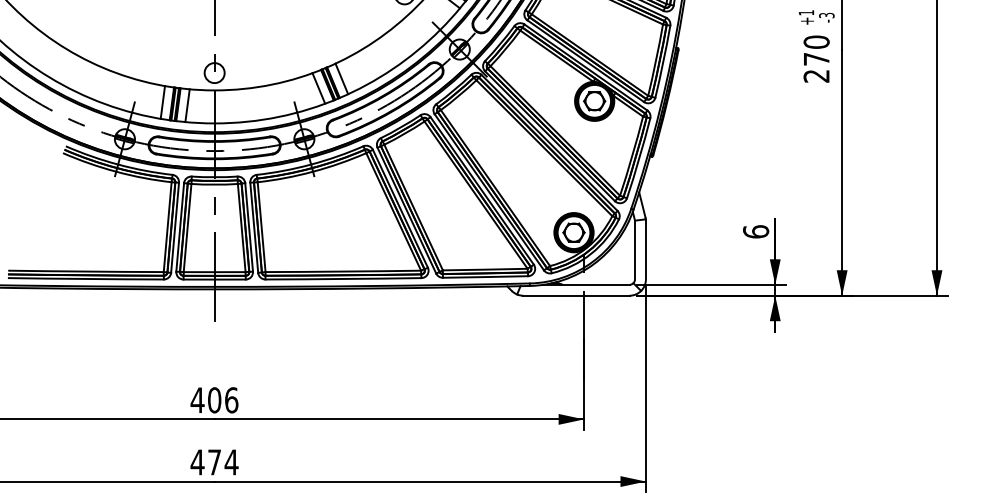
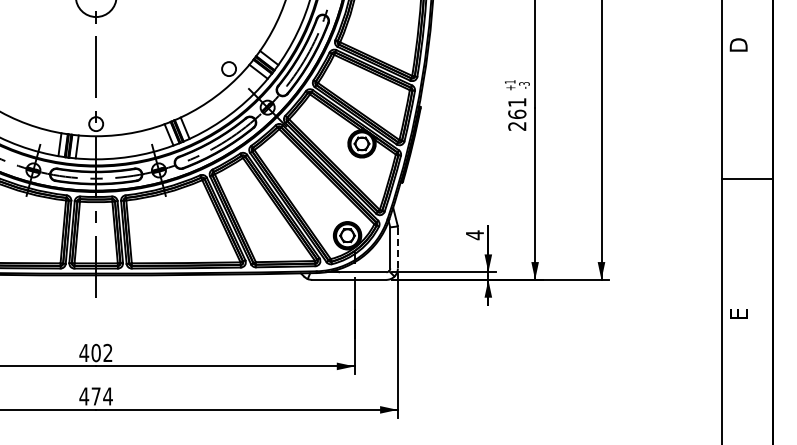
text: (816, 49) -> (517, 107), 270 -> 261
text: (755, 232) -> (474, 235), 6 -> 4
line: (645, 249) -> (397, 247), solid -> dashed
text: (230, 399) -> (107, 352), 406 -> 402

